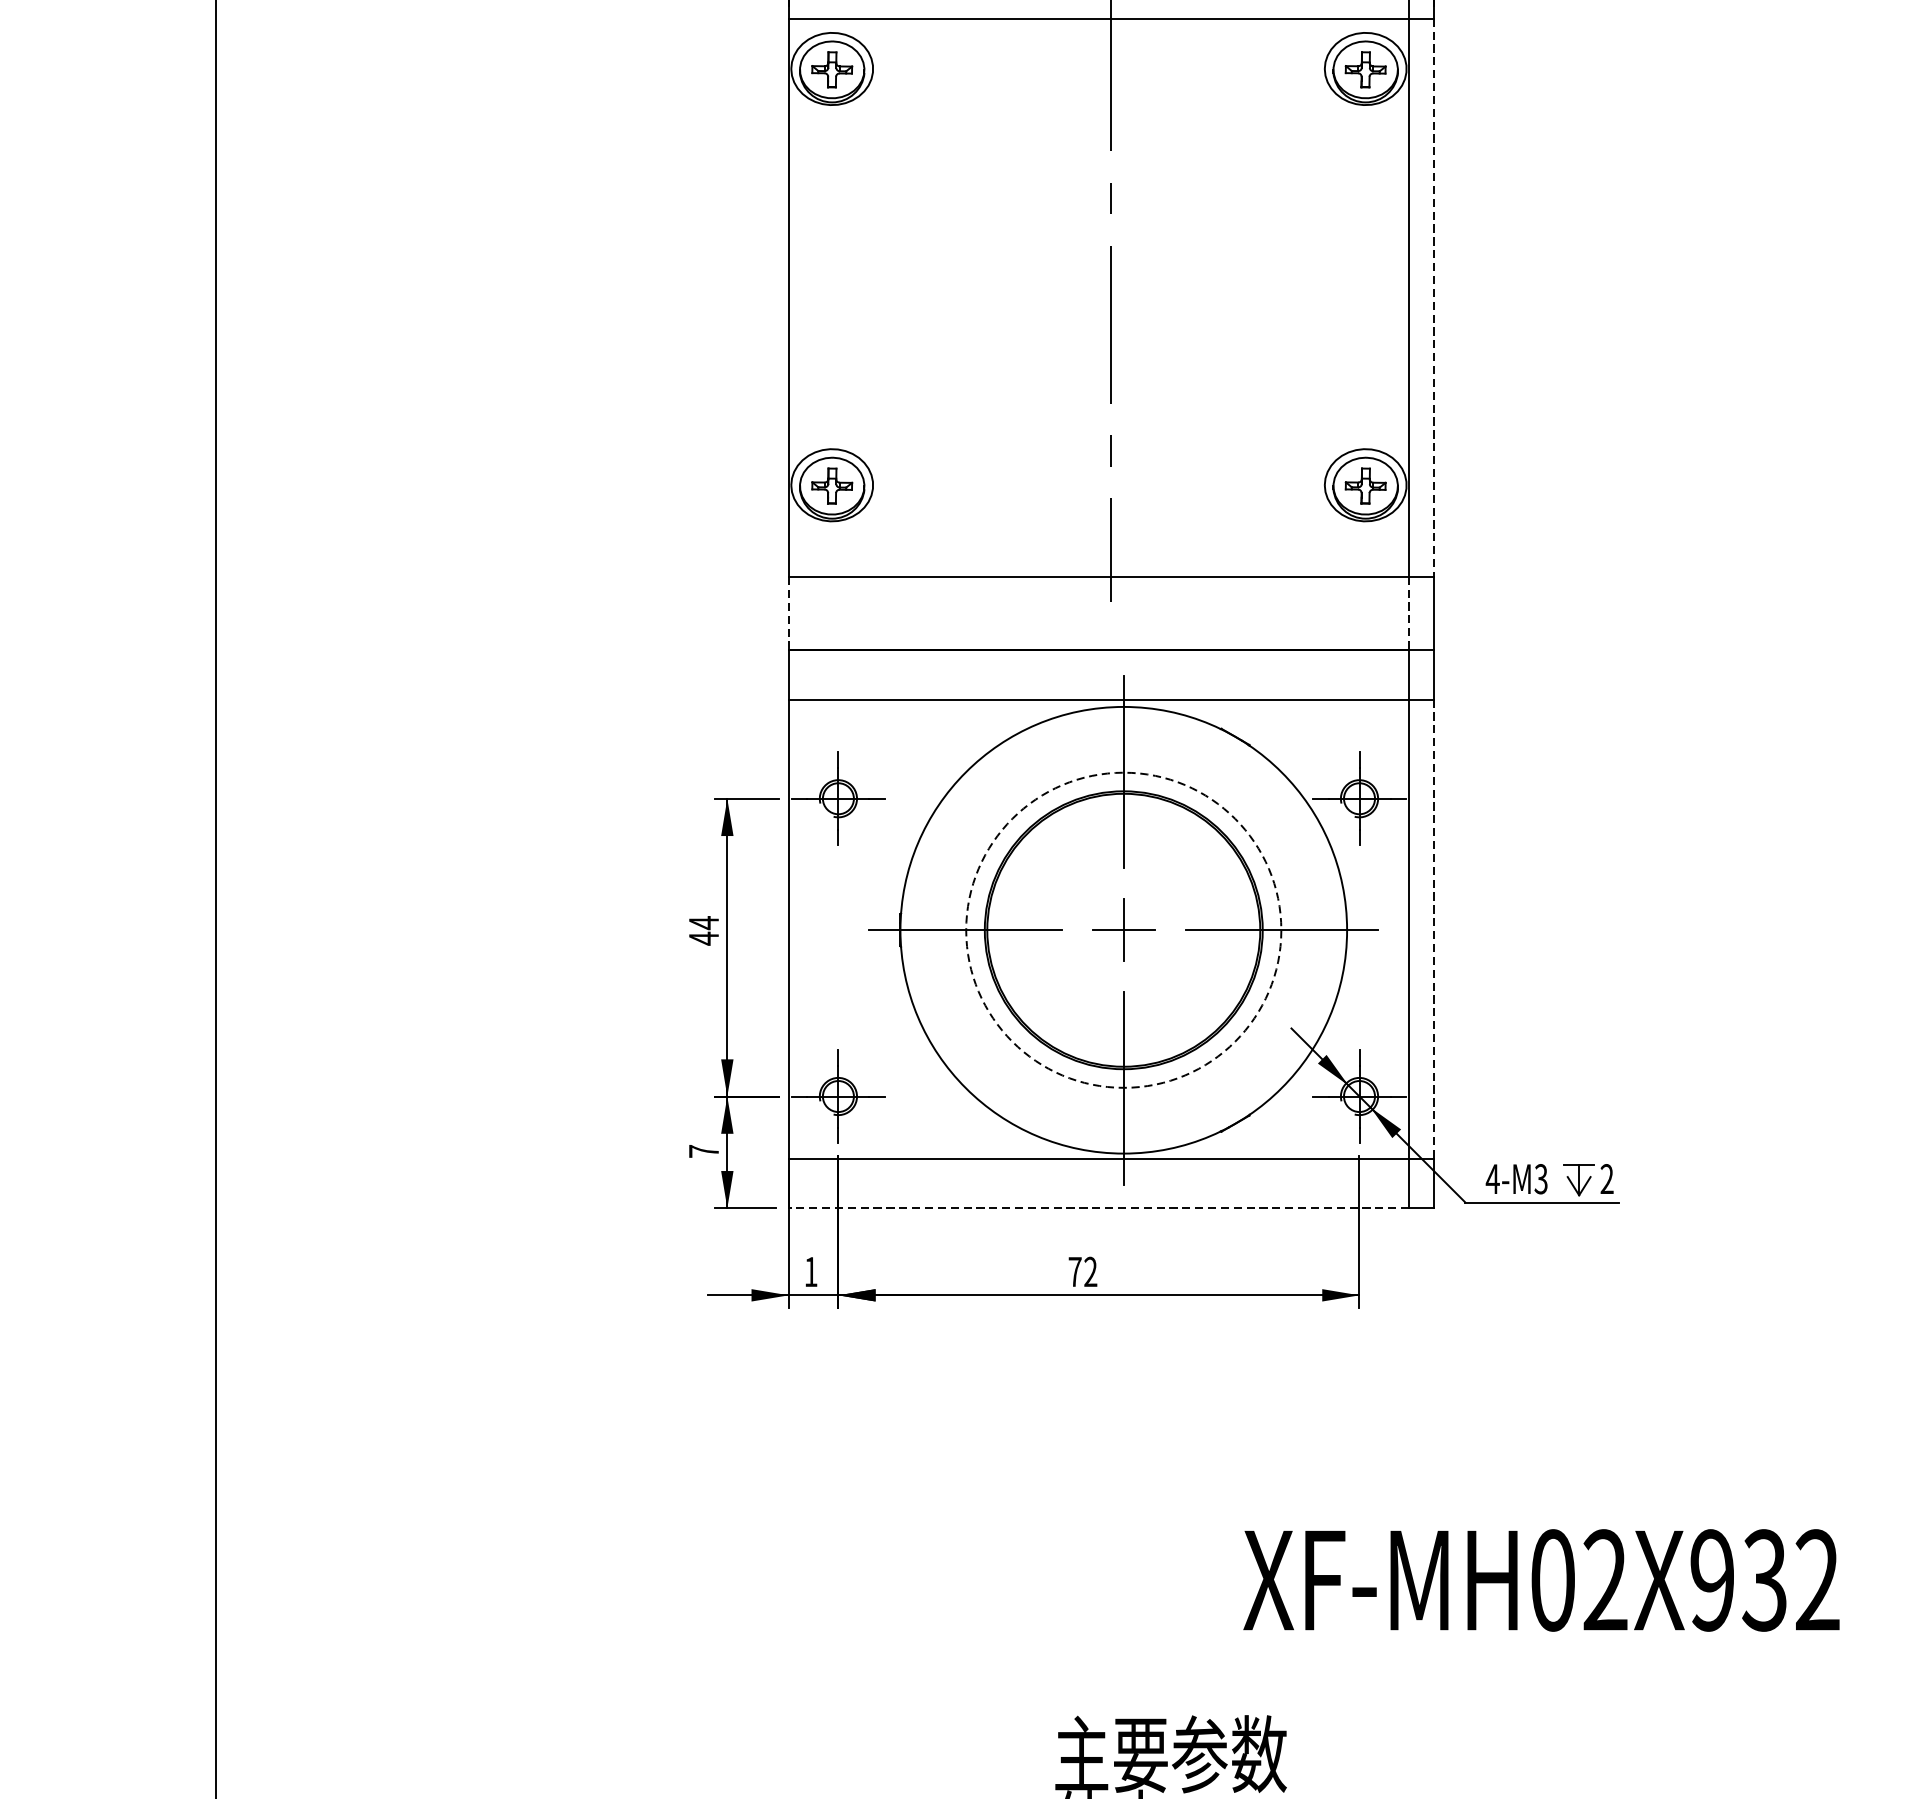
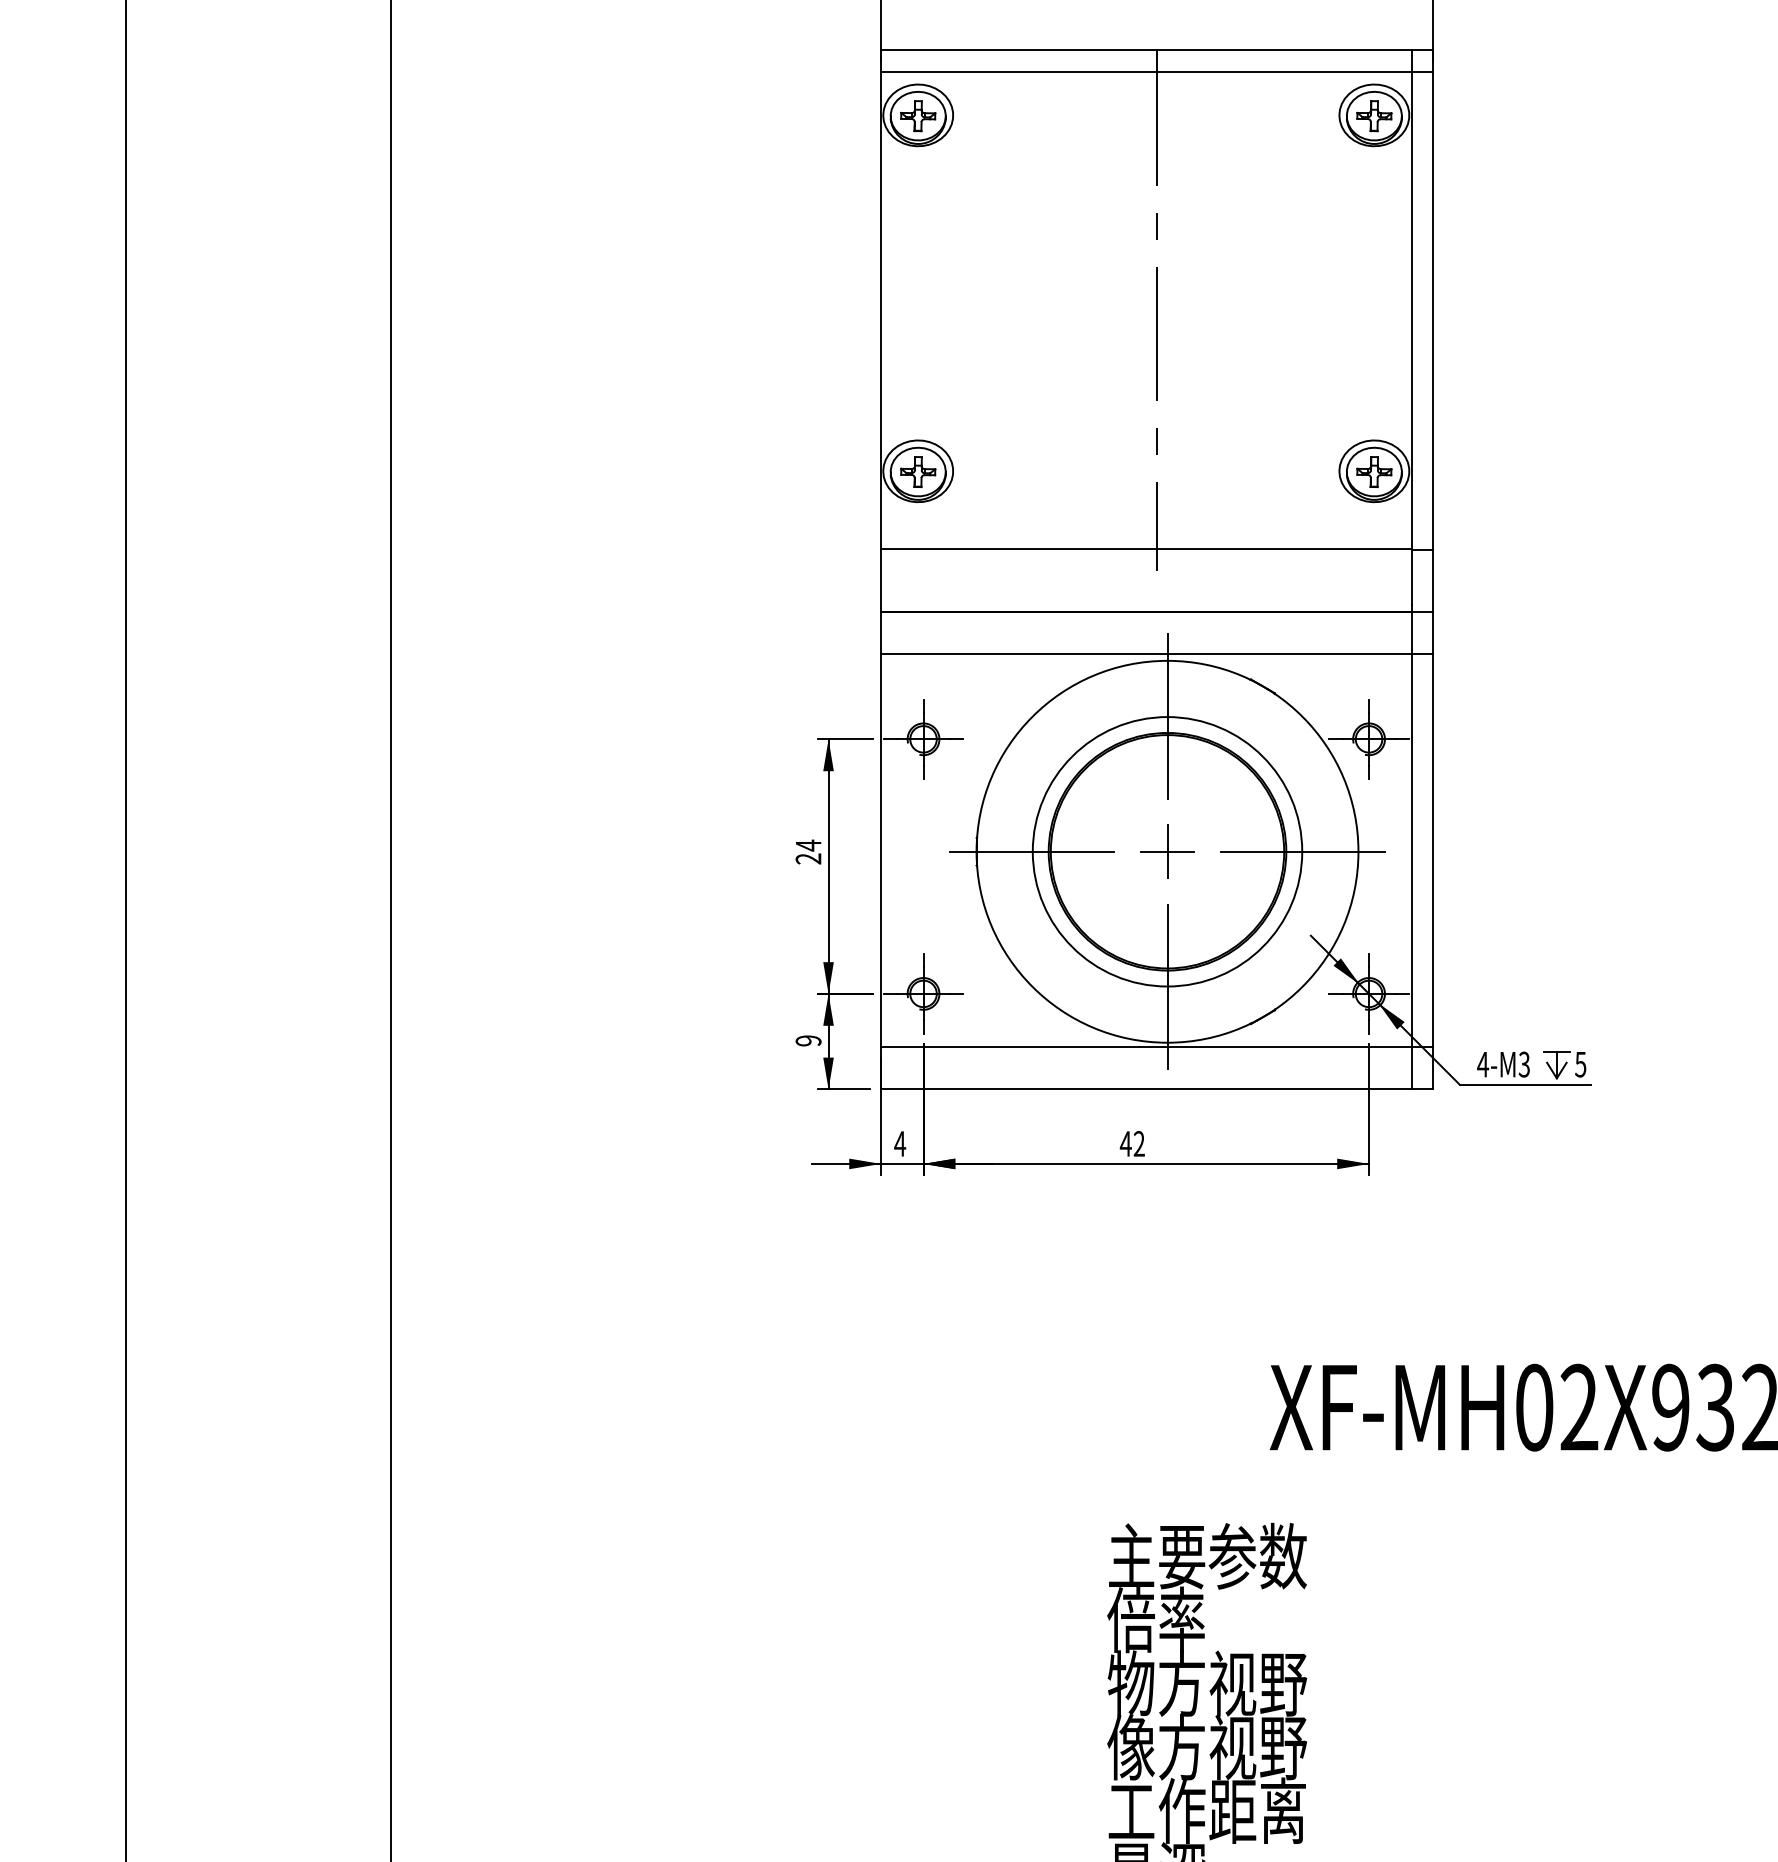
line: (1433, 298) -> (1432, 311), dashed -> solid
line: (1409, 609) -> (1411, 577), dashed -> solid
line: (789, 612) -> (881, 580), dashed -> solid
circle: (1123, 929) -> (1167, 851), dashed -> solid
line: (1433, 929) -> (1432, 851), dashed -> solid
text: (703, 939) -> (808, 859), 44 -> 24
text: (703, 1150) -> (808, 1040), 7 -> 9
text: (1606, 1179) -> (1580, 1064), 2 -> 5
line: (1098, 1208) -> (1145, 1089), dashed -> solid
text: (811, 1271) -> (900, 1143), 1 -> 4
text: (1074, 1271) -> (1125, 1143), 72 -> 42

